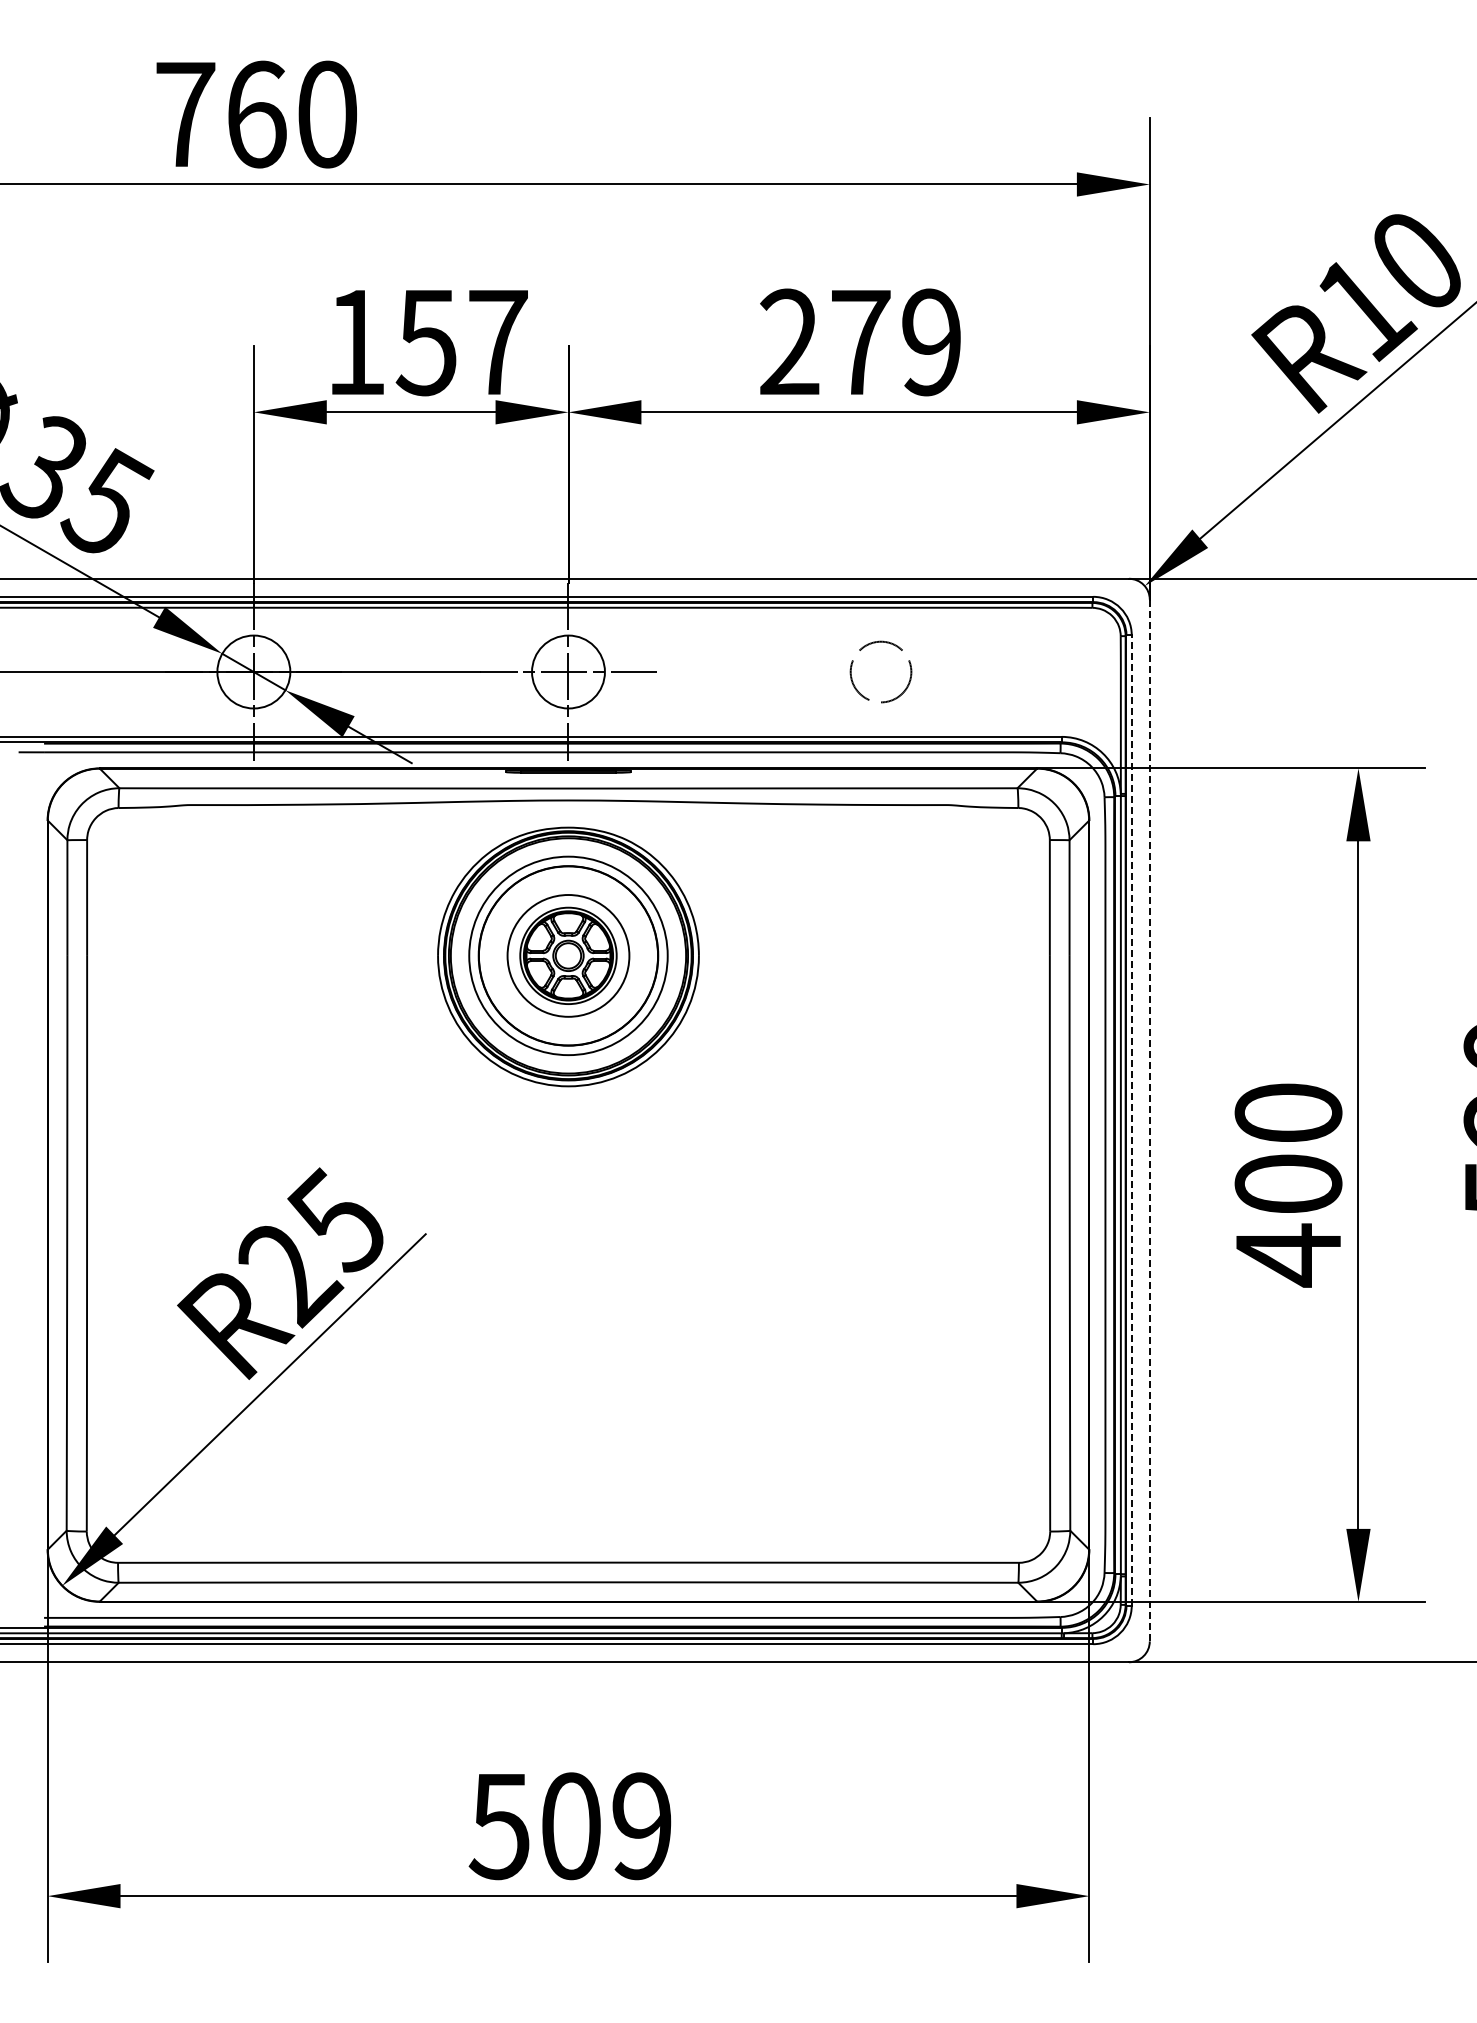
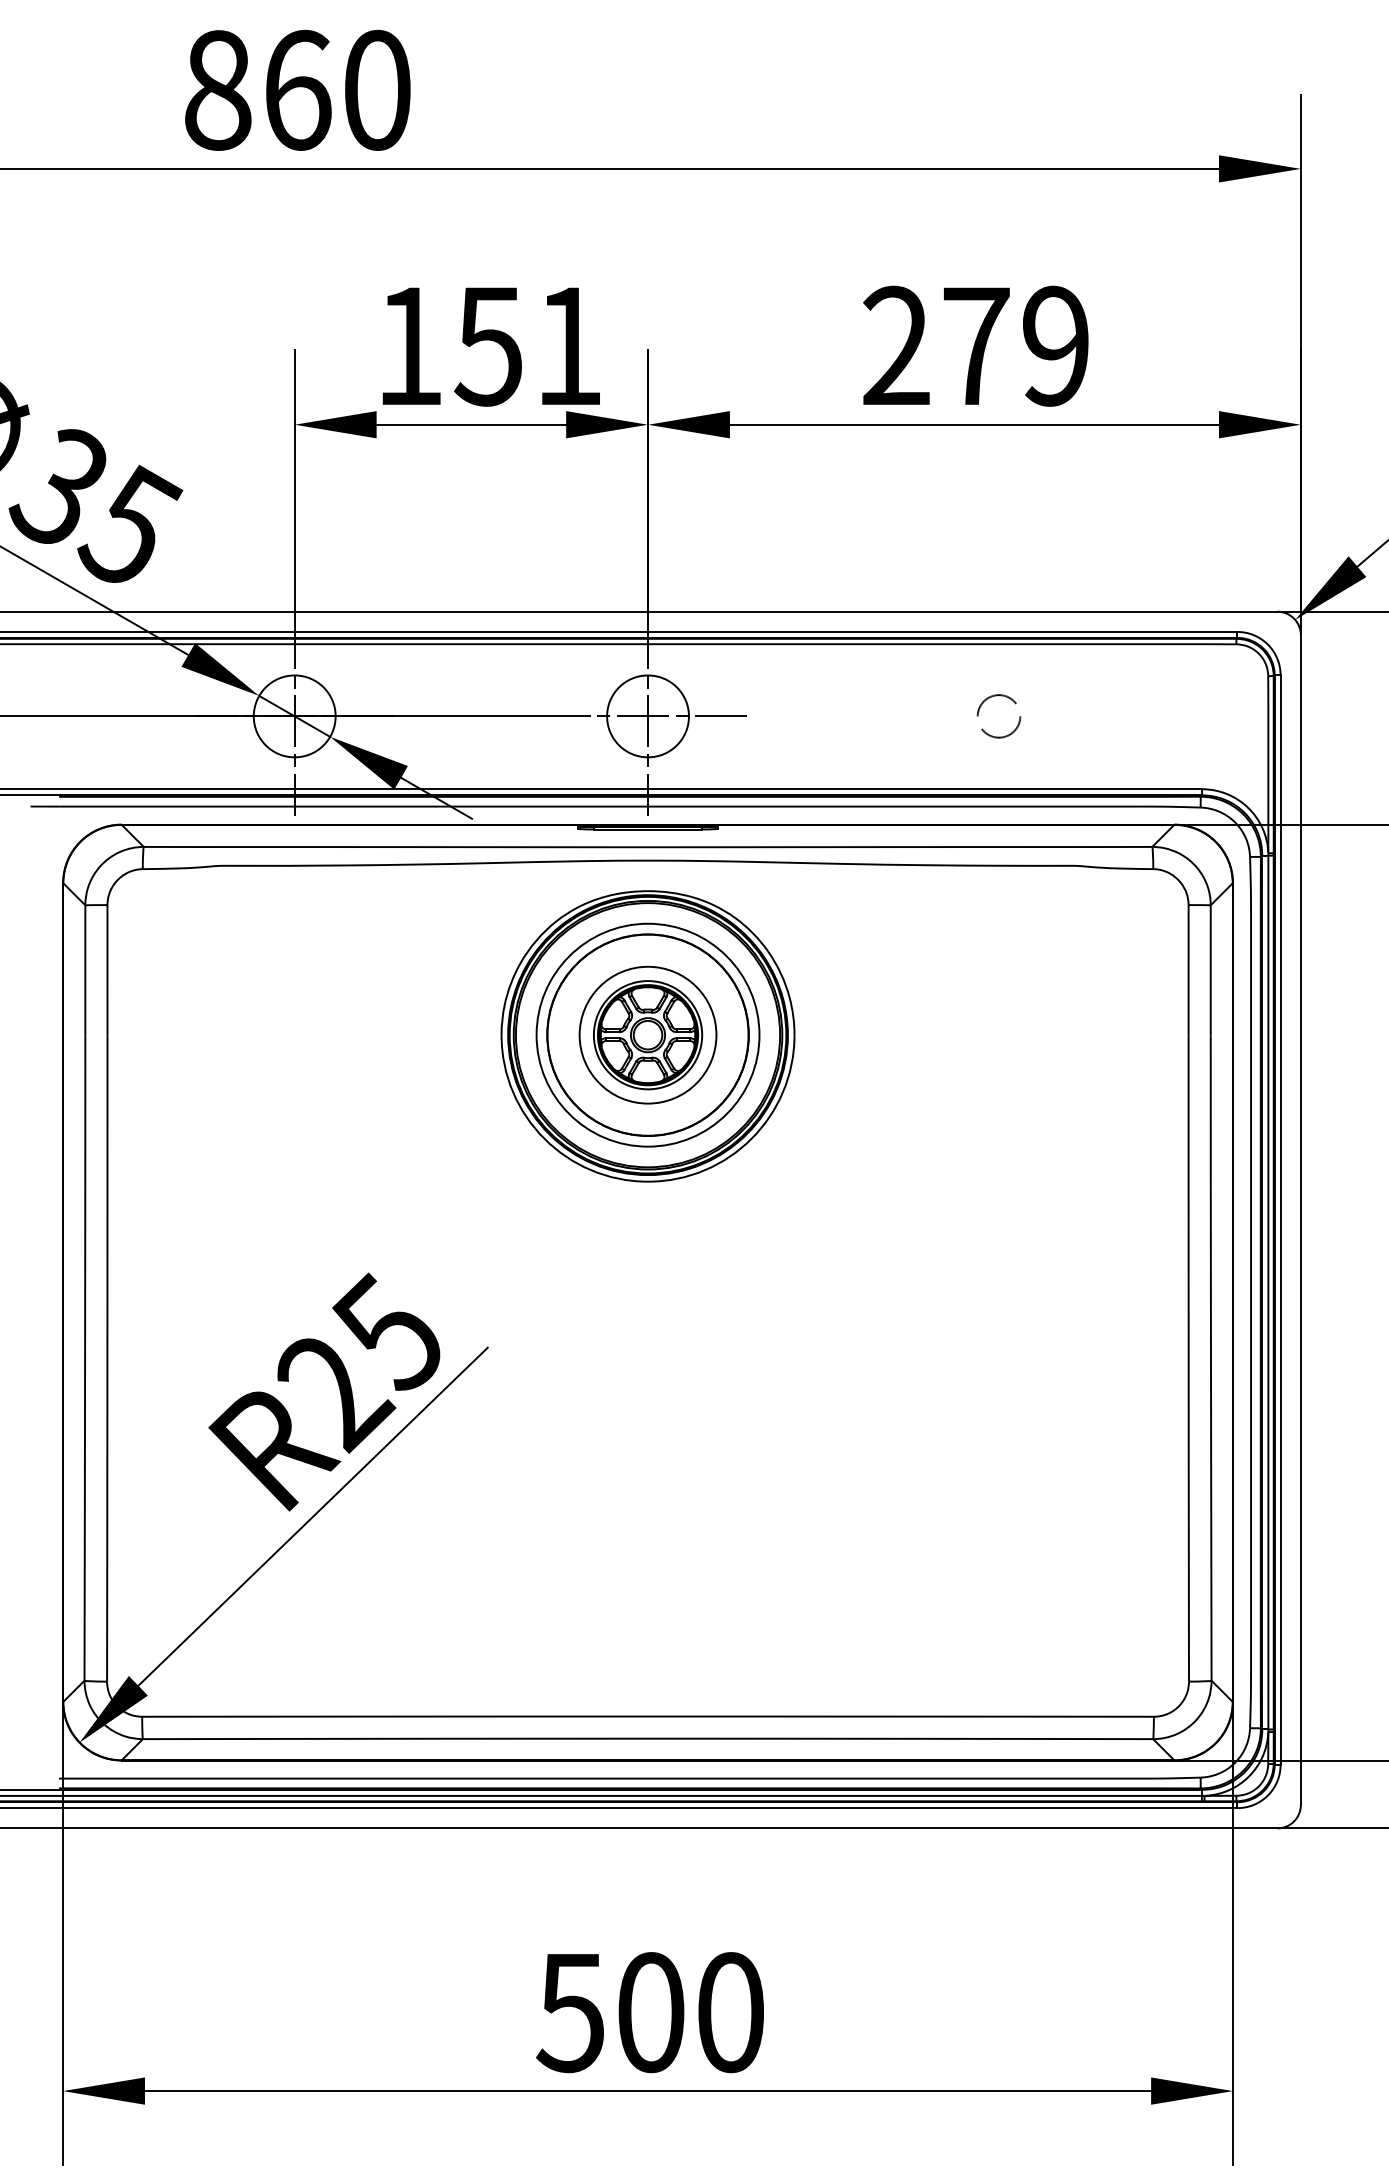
text: (185, 114) -> (217, 90), 760 -> 860
text: (498, 342) -> (569, 346), 157 -> 151
circle: (880, 671) -> (998, 715), size x0.62
line: (1131, 1120) -> (1280, 1220), dashed -> solid
line: (1149, 1120) -> (1300, 1220), dashed -> solid
text: (641, 1826) -> (730, 2012), 509 -> 500

